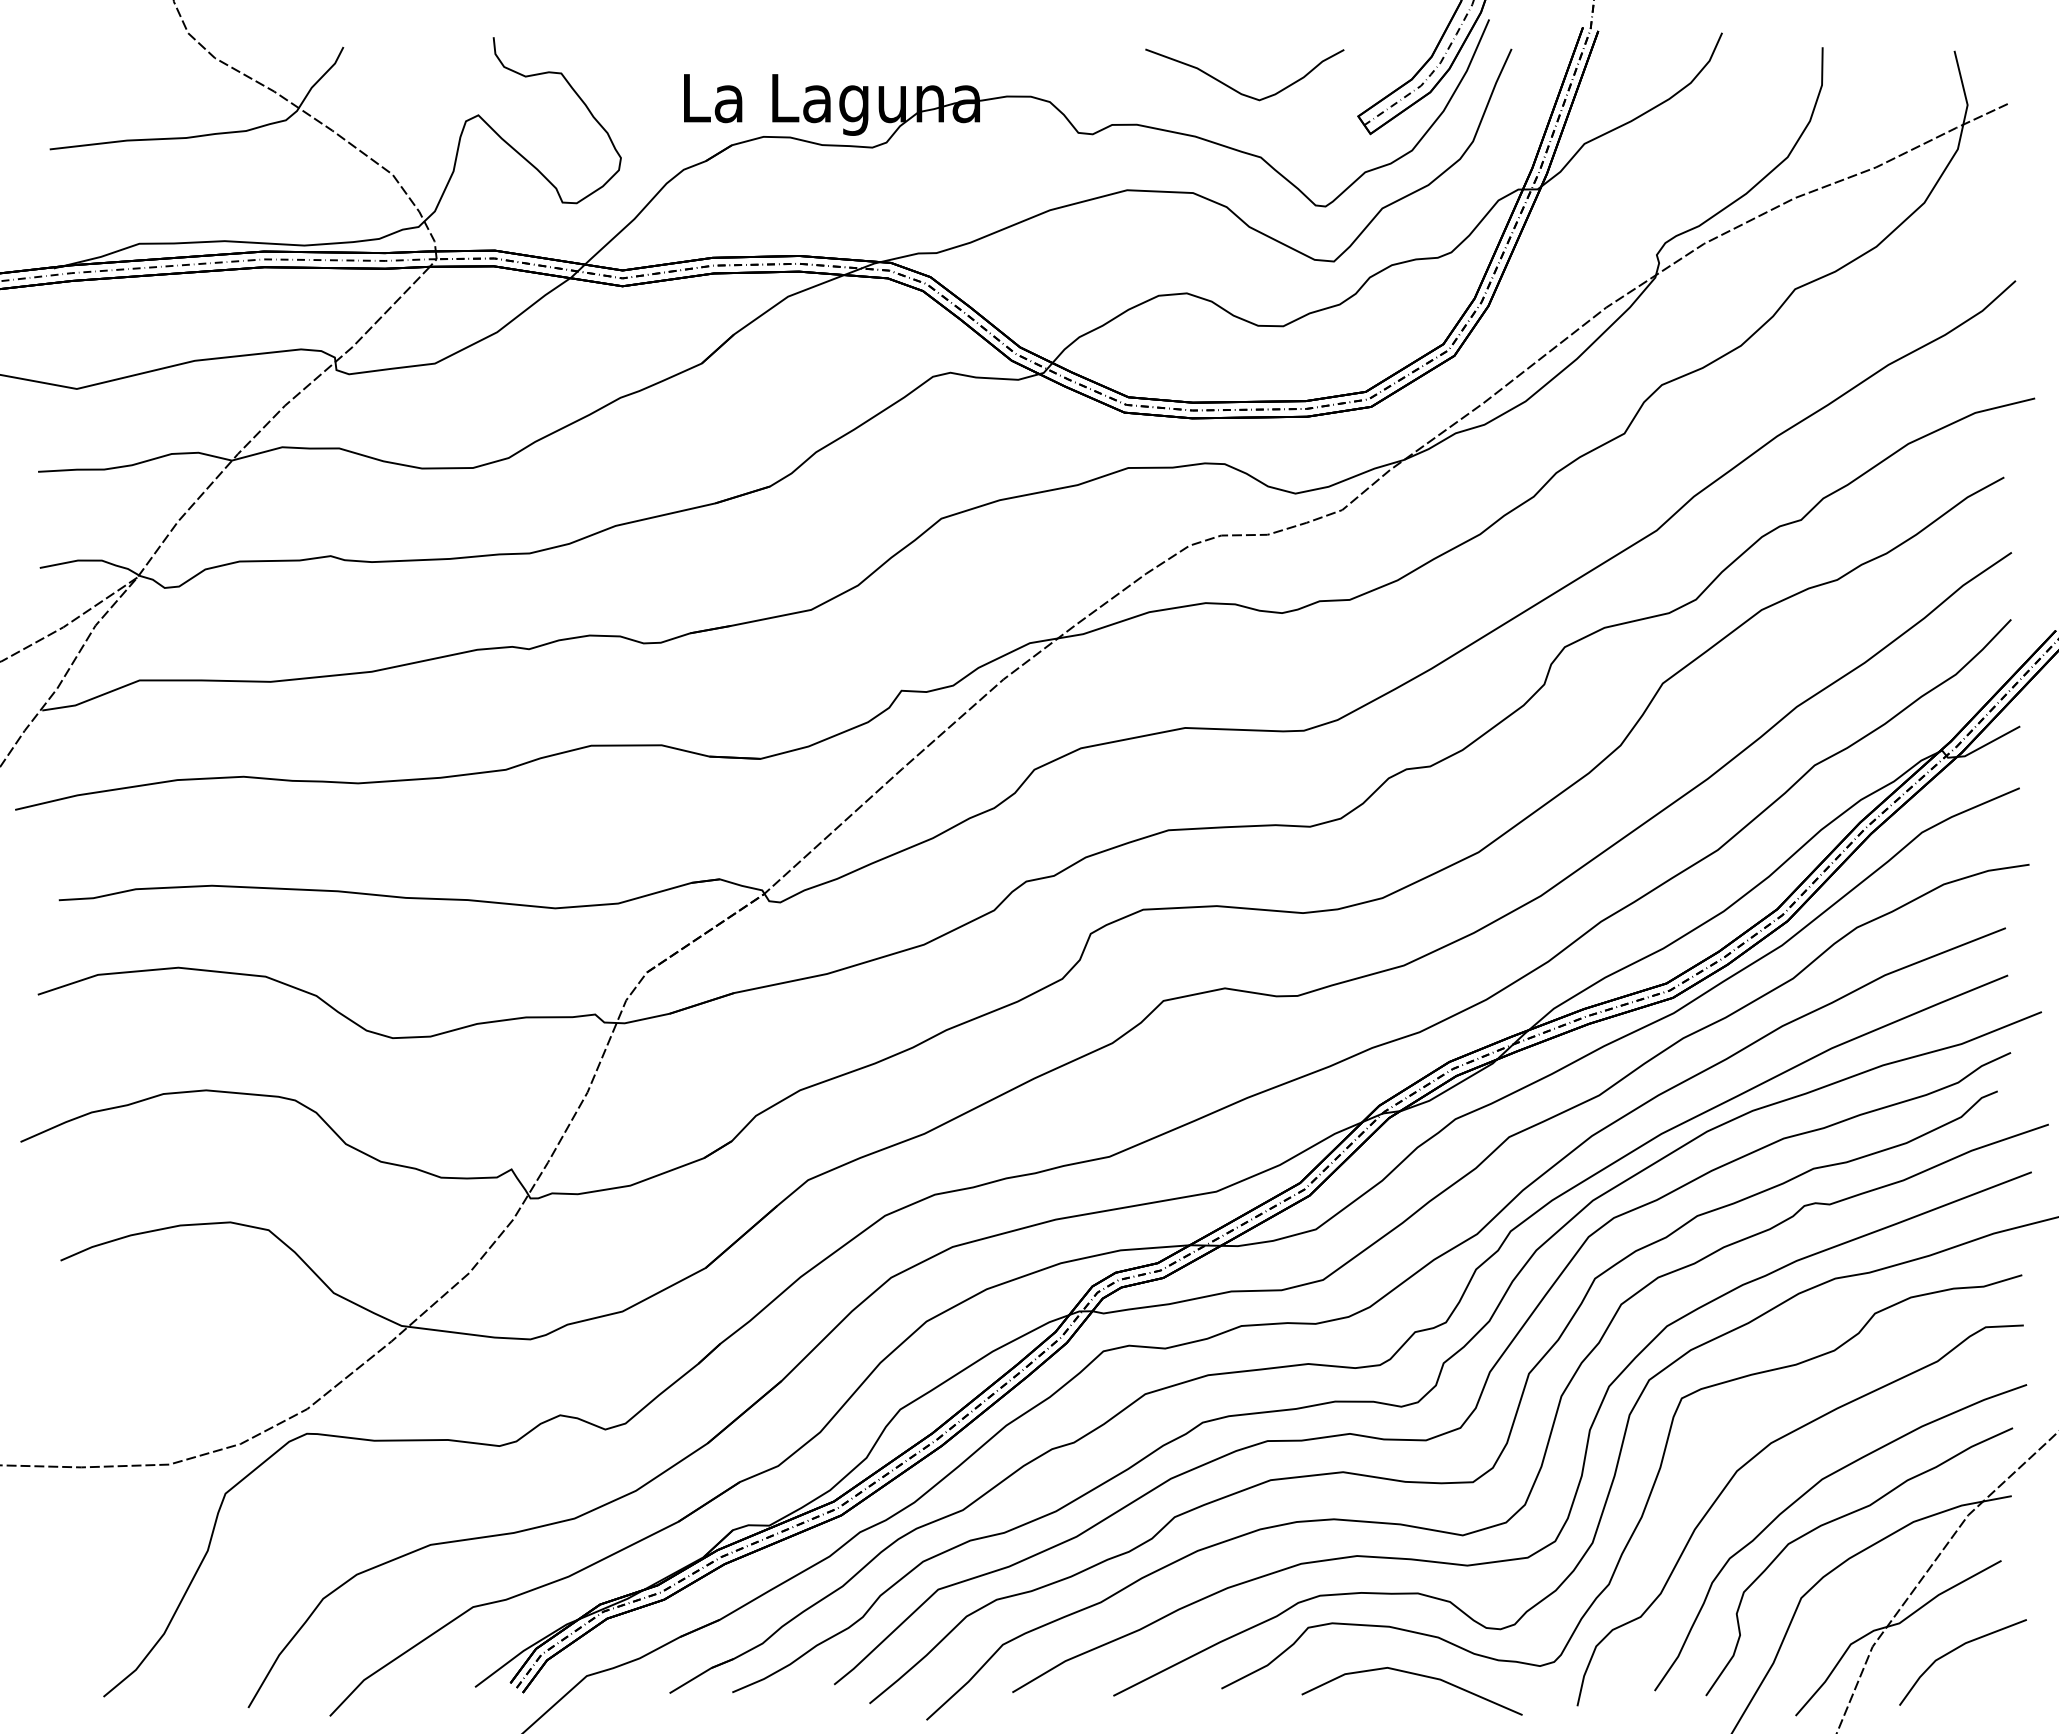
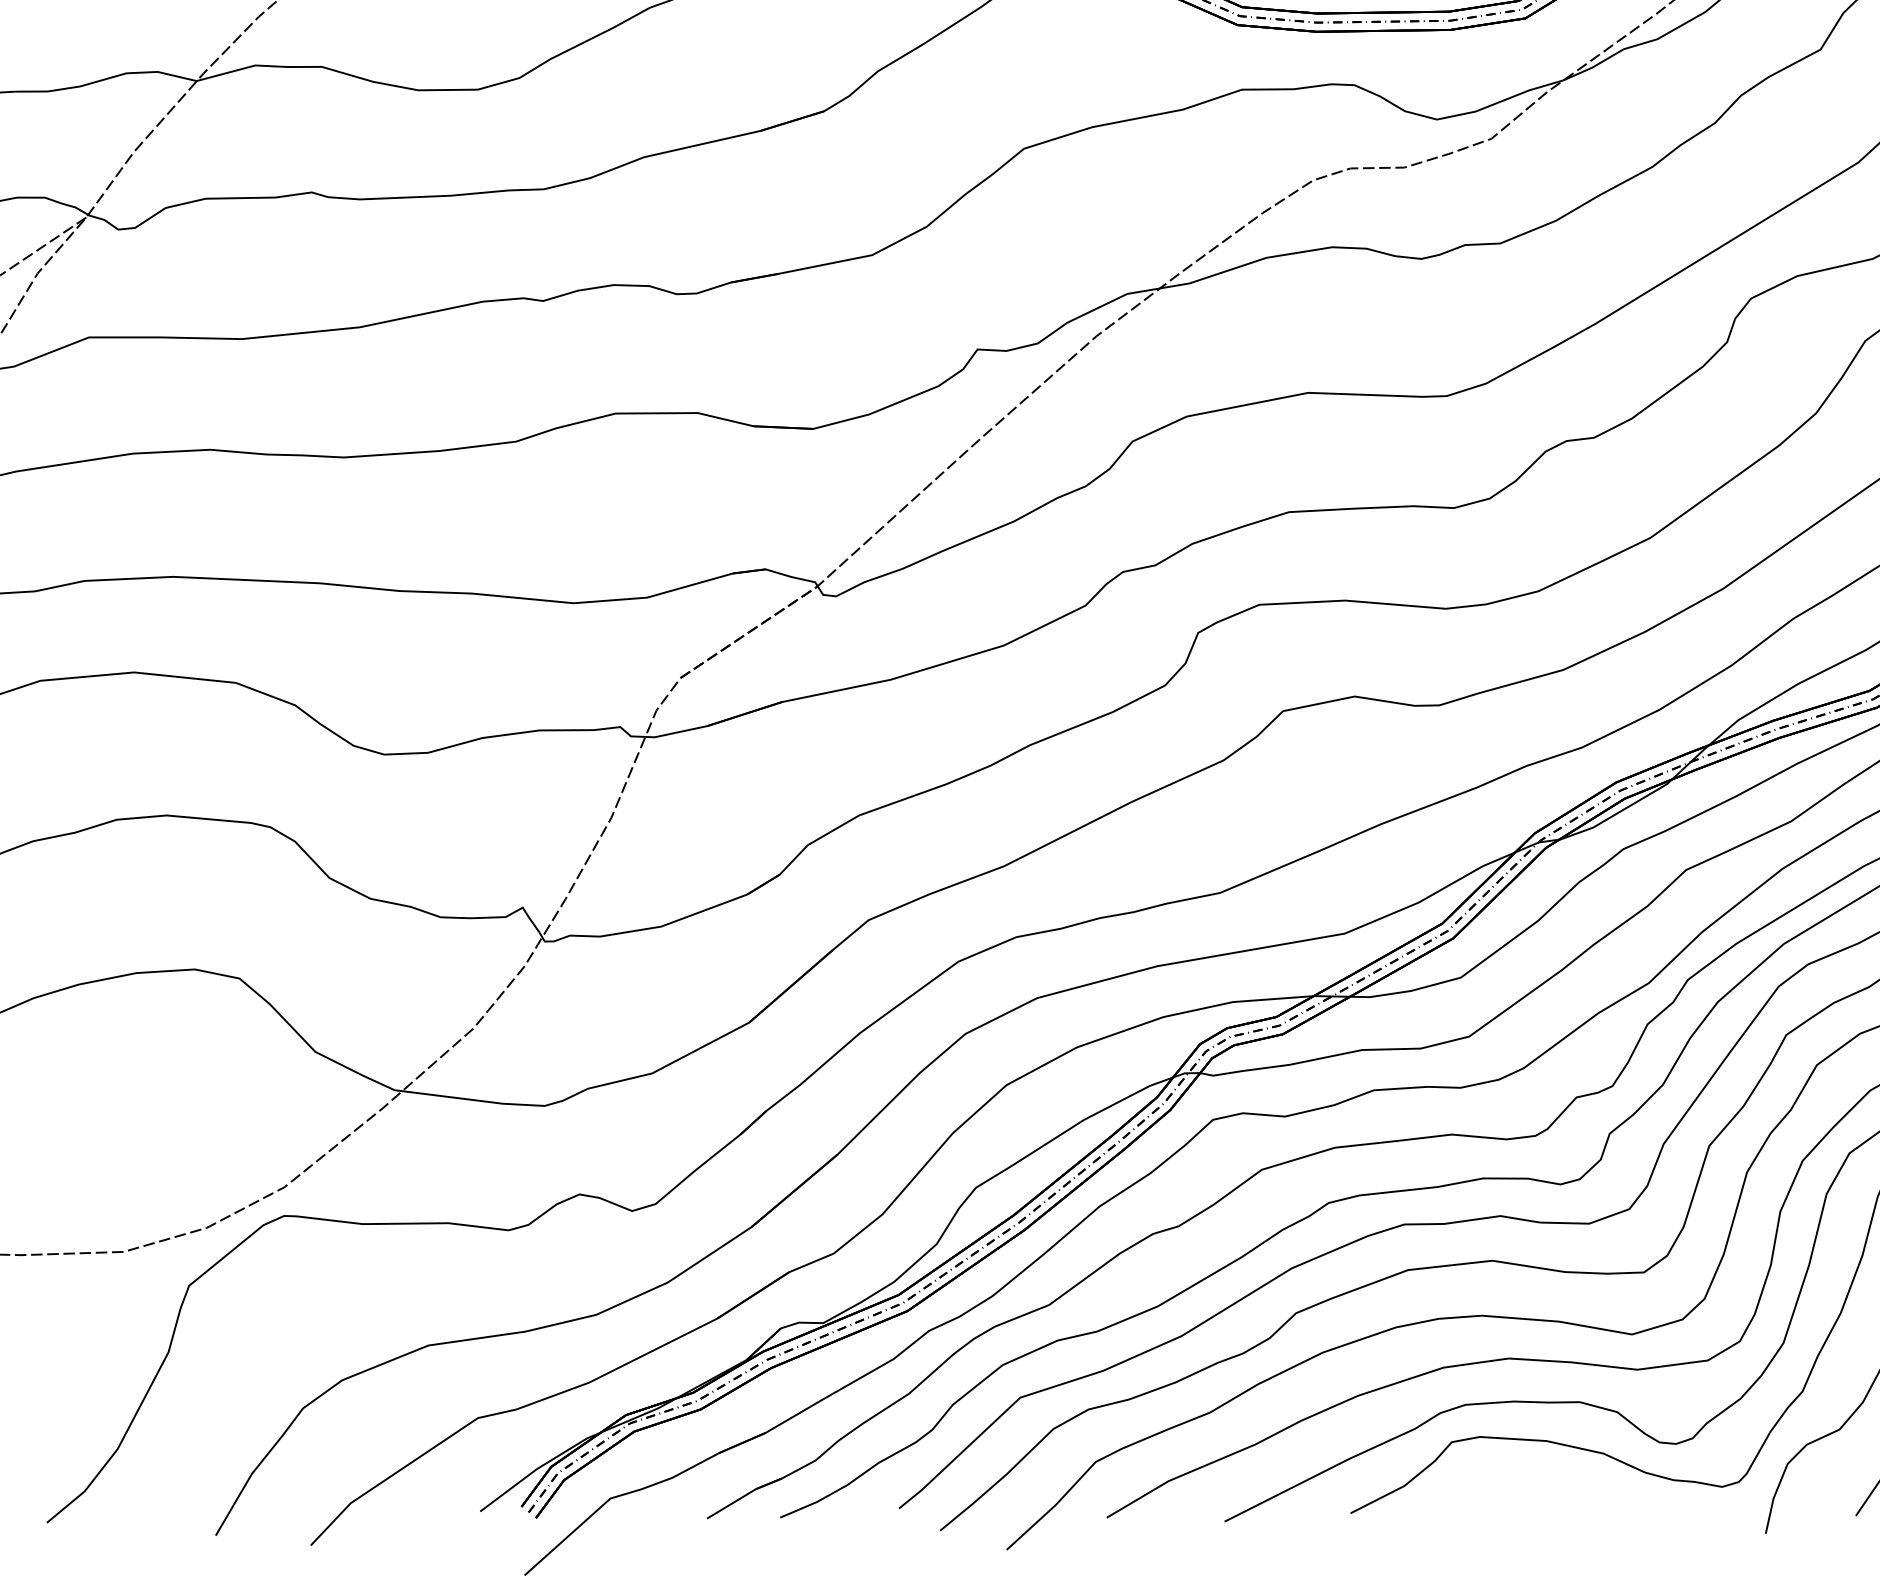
line: (1416, 1675) -> (1578, 1497), removed

